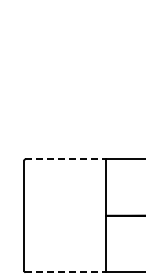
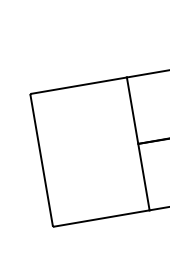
line: (66, 159) -> (79, 85), dashed -> solid
line: (66, 272) -> (102, 218), dashed -> solid

